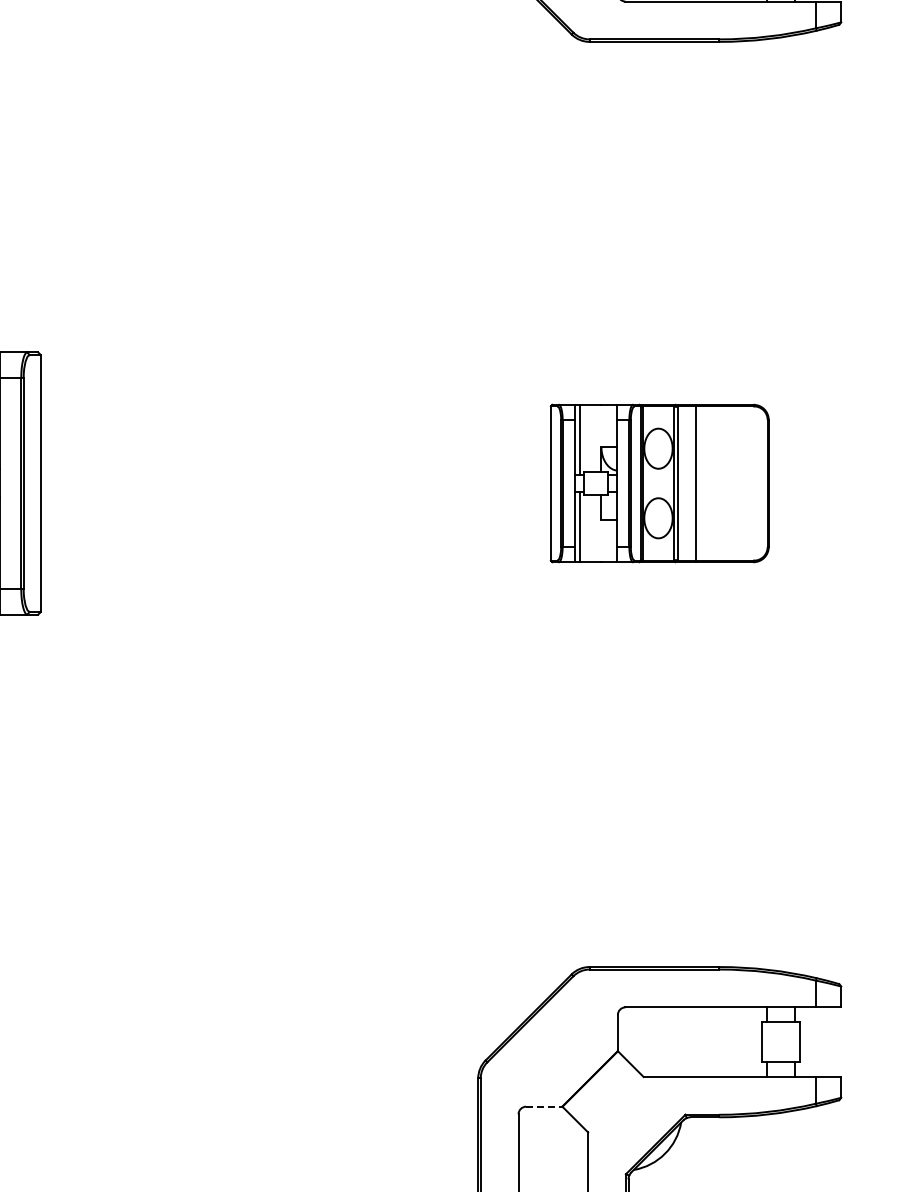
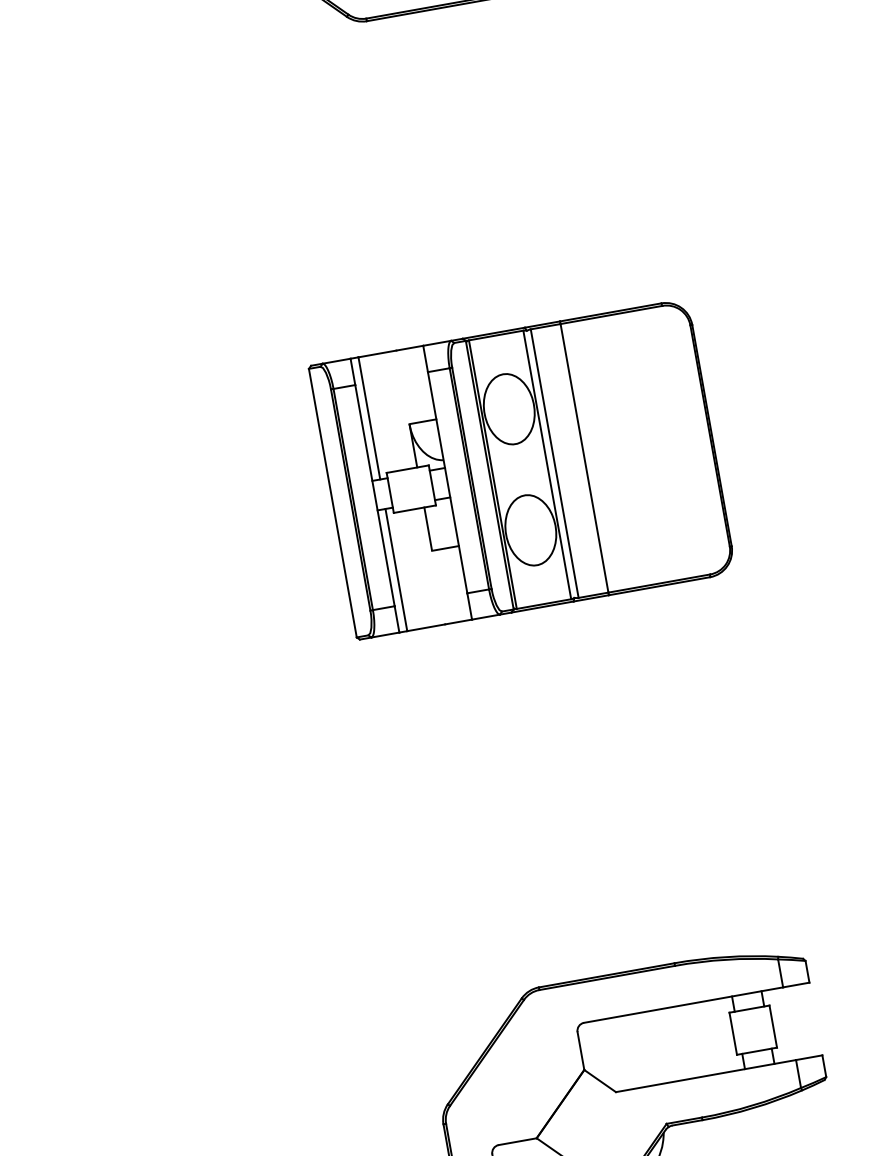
part: (659, 483) -> (522, 469), size x1.67
line: (544, 1106) -> (517, 1141), dashed -> solid

